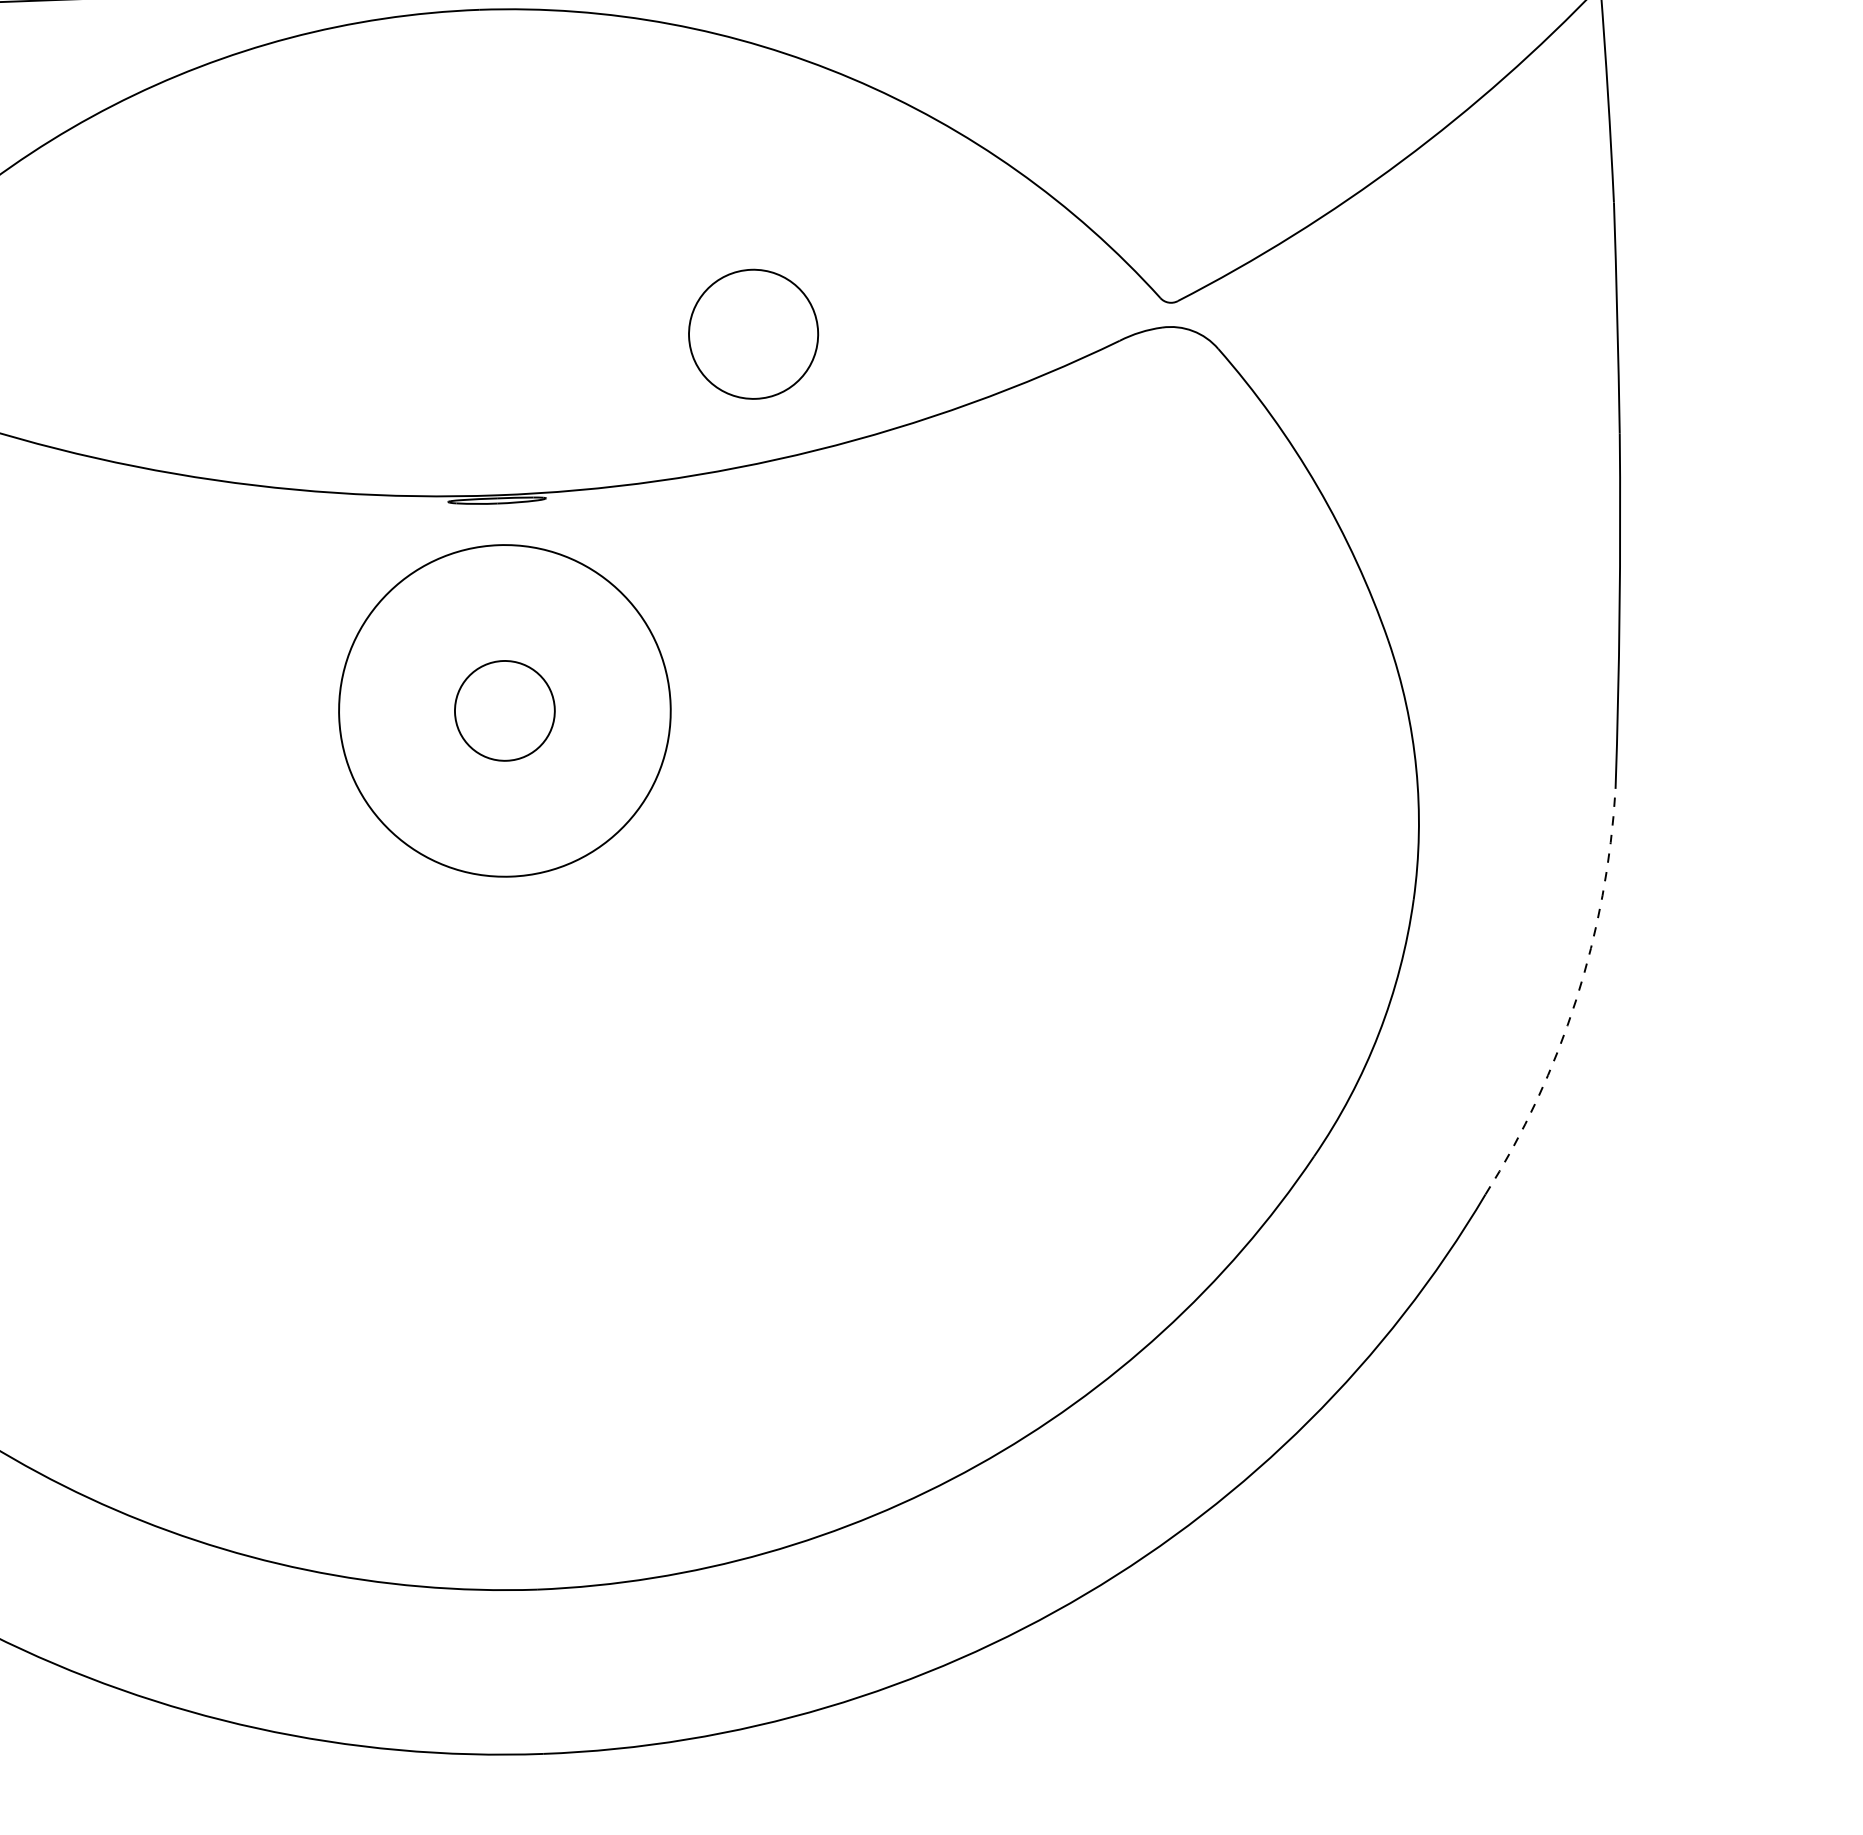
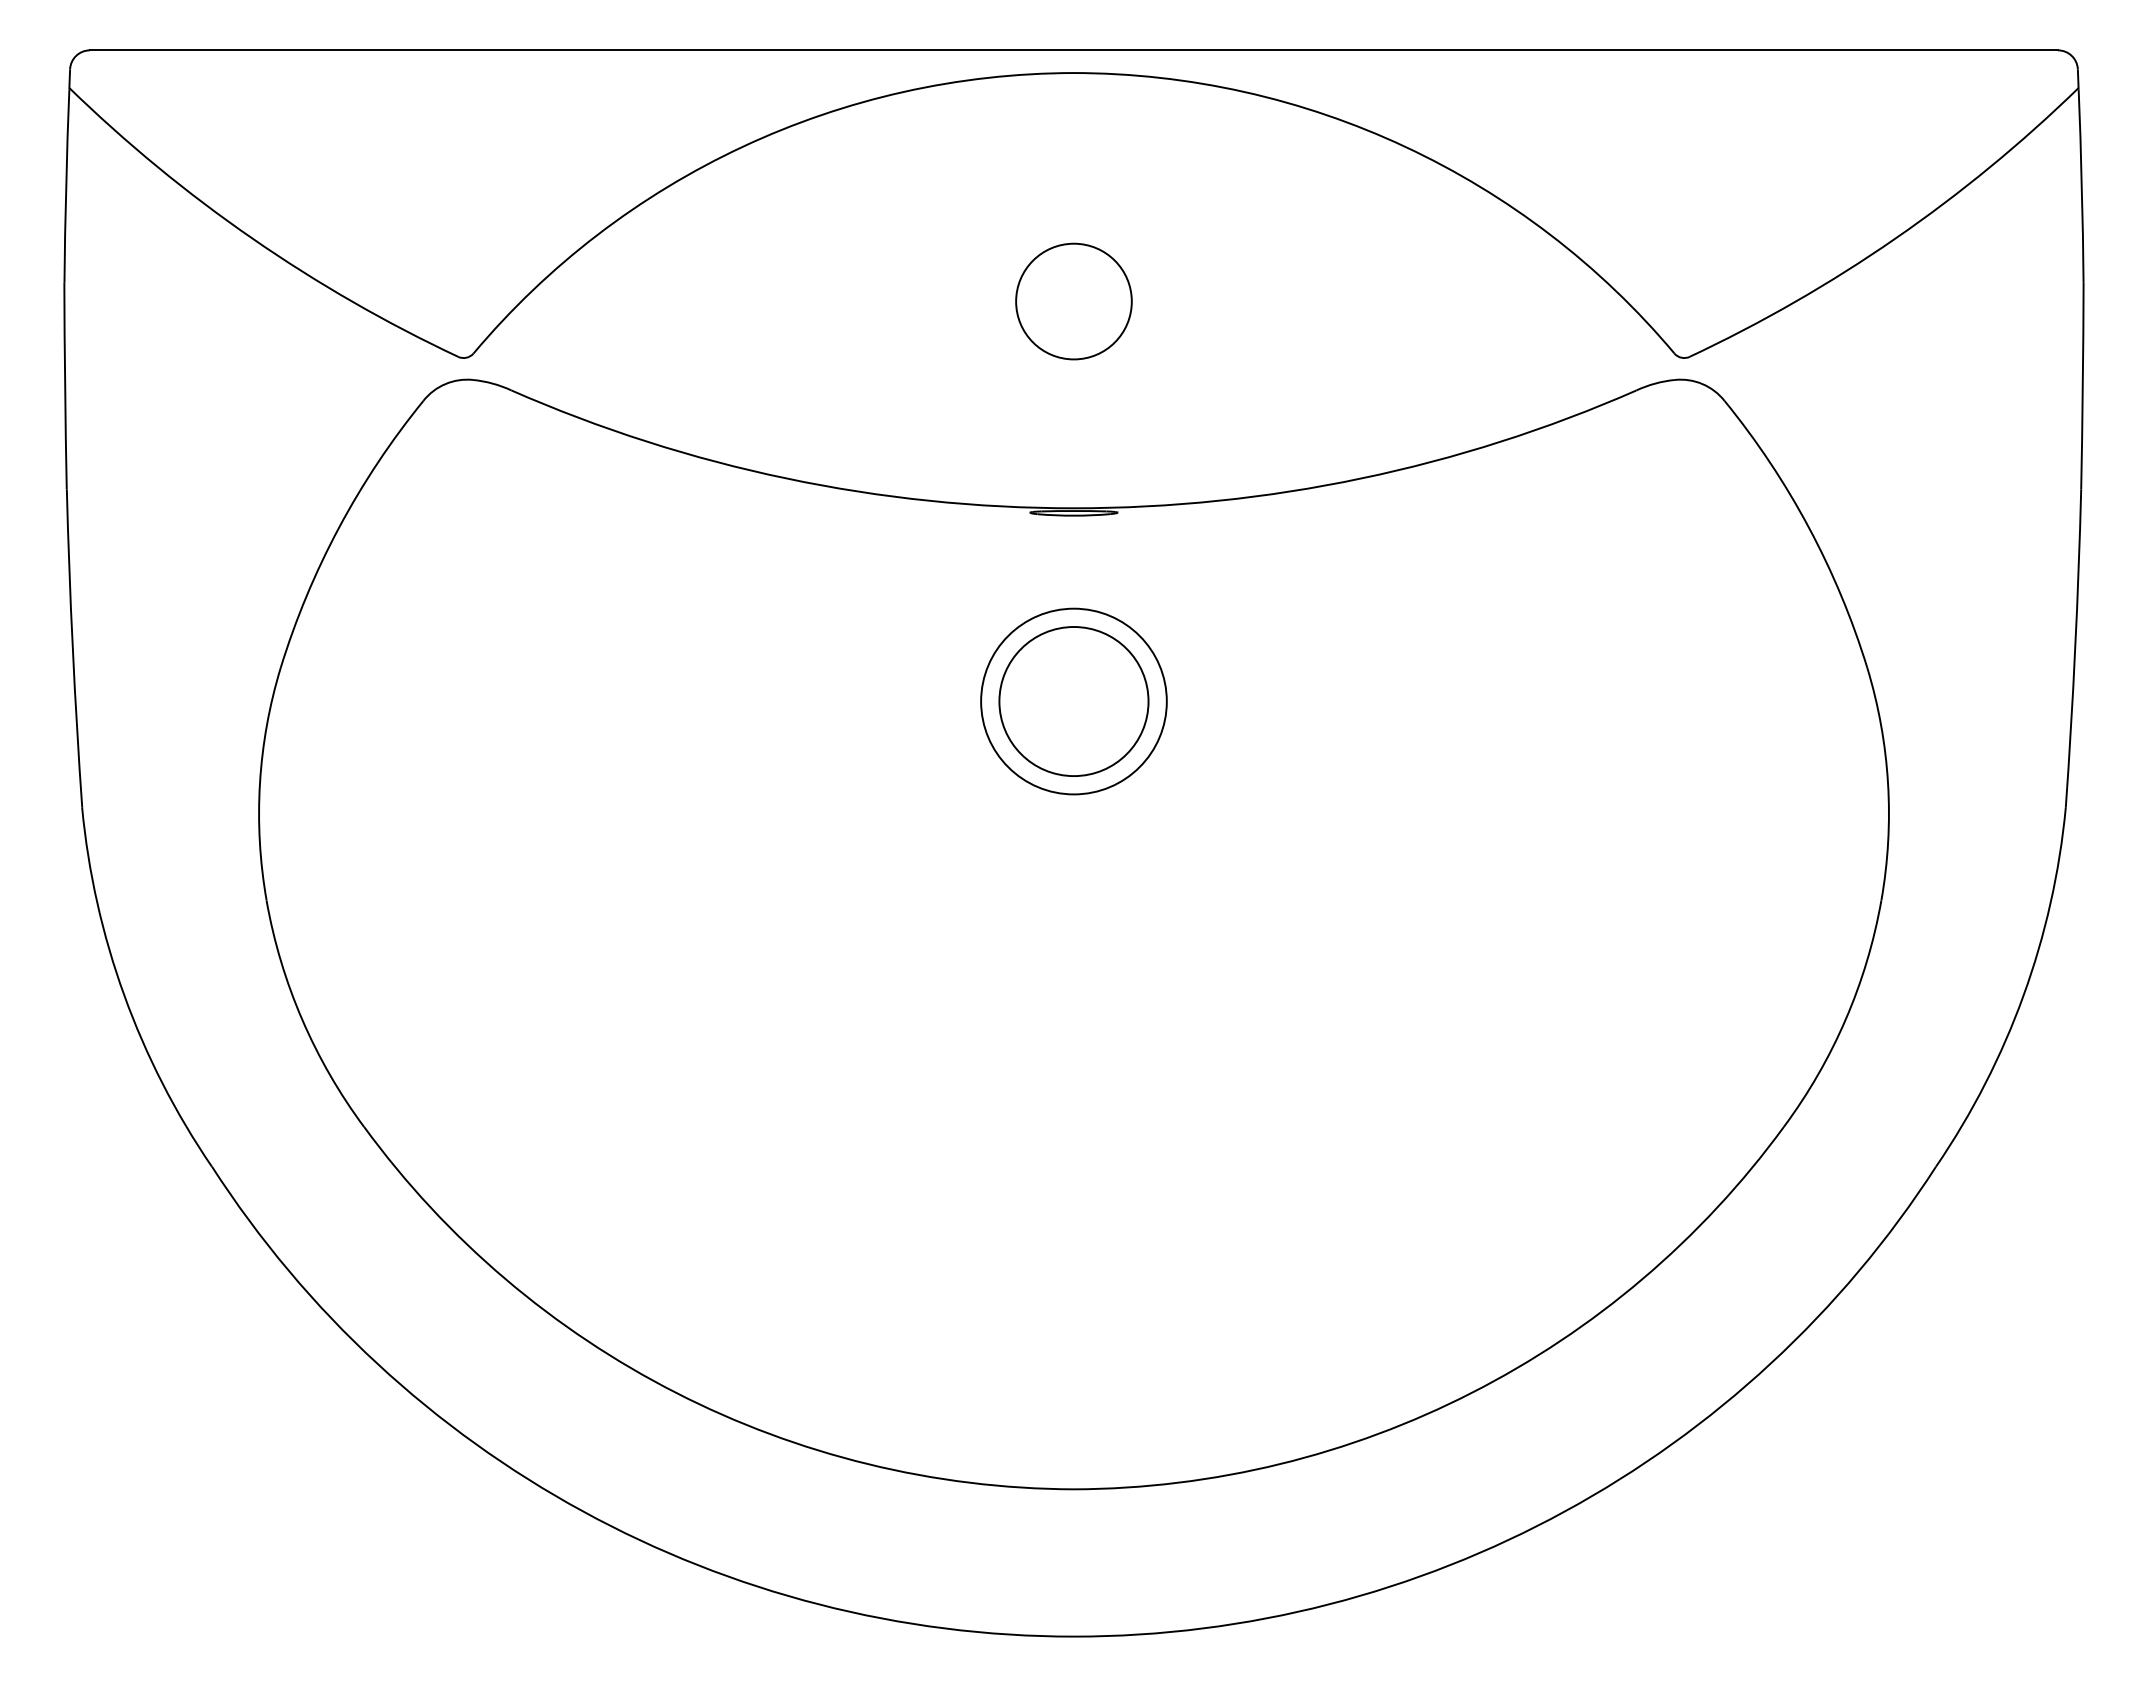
circle: (753, 334) -> (1073, 301), moved
circle: (504, 710) -> (1073, 701), size x0.62
circle: (504, 710) -> (1073, 701), size x1.67
arc: (1576, 999) -> (2023, 995), dashed -> solid

